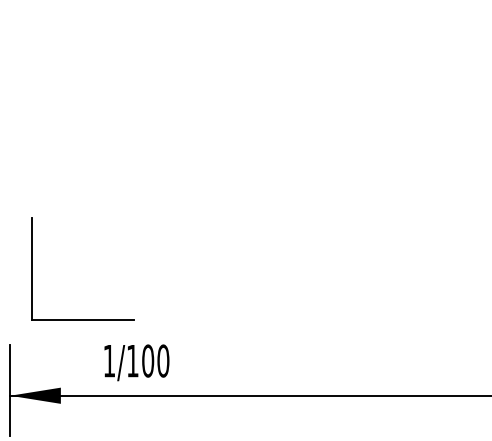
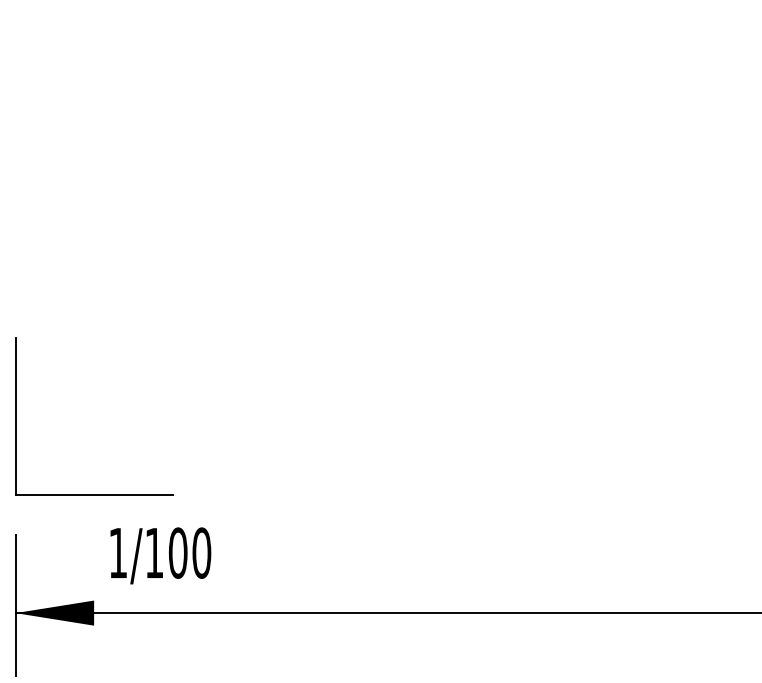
part: (32, 268) -> (16, 415), moved
text: (136, 362) -> (160, 555), moved

